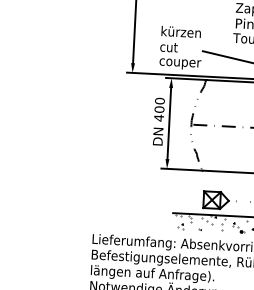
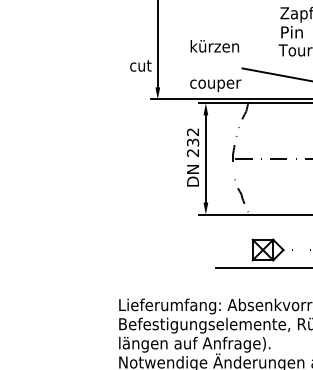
text: (168, 47) -> (140, 65), moved
text: (159, 109) -> (192, 142), 400 -> 232
hatch: (210, 223) -> (262, 278), removed

